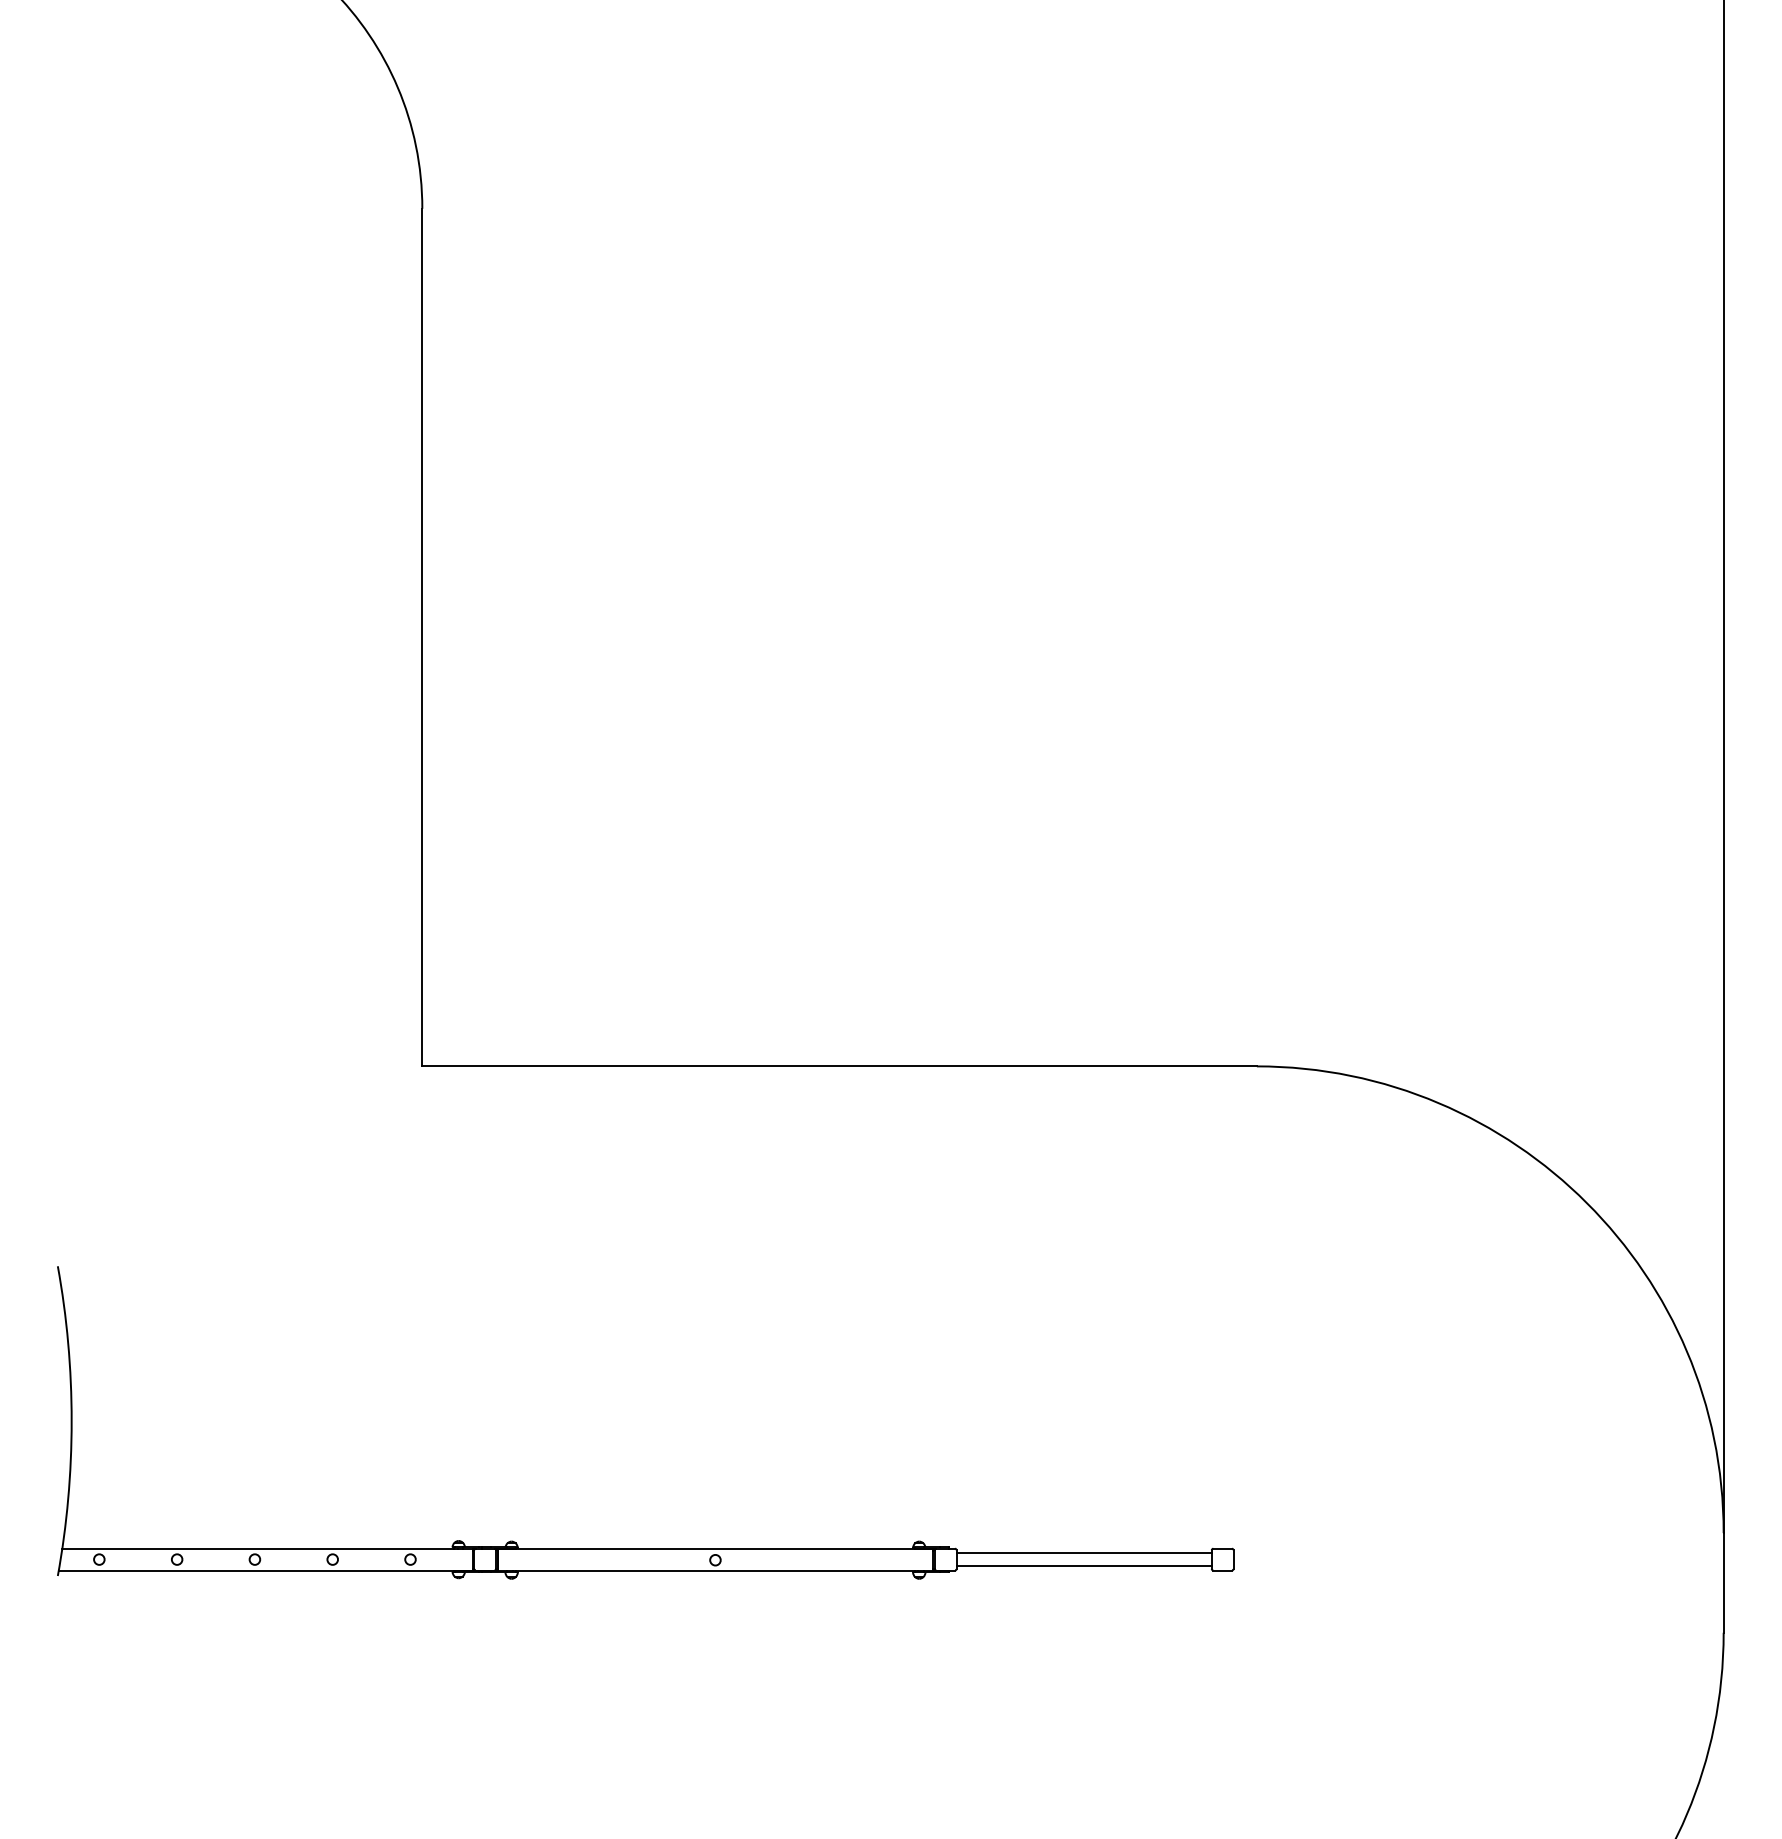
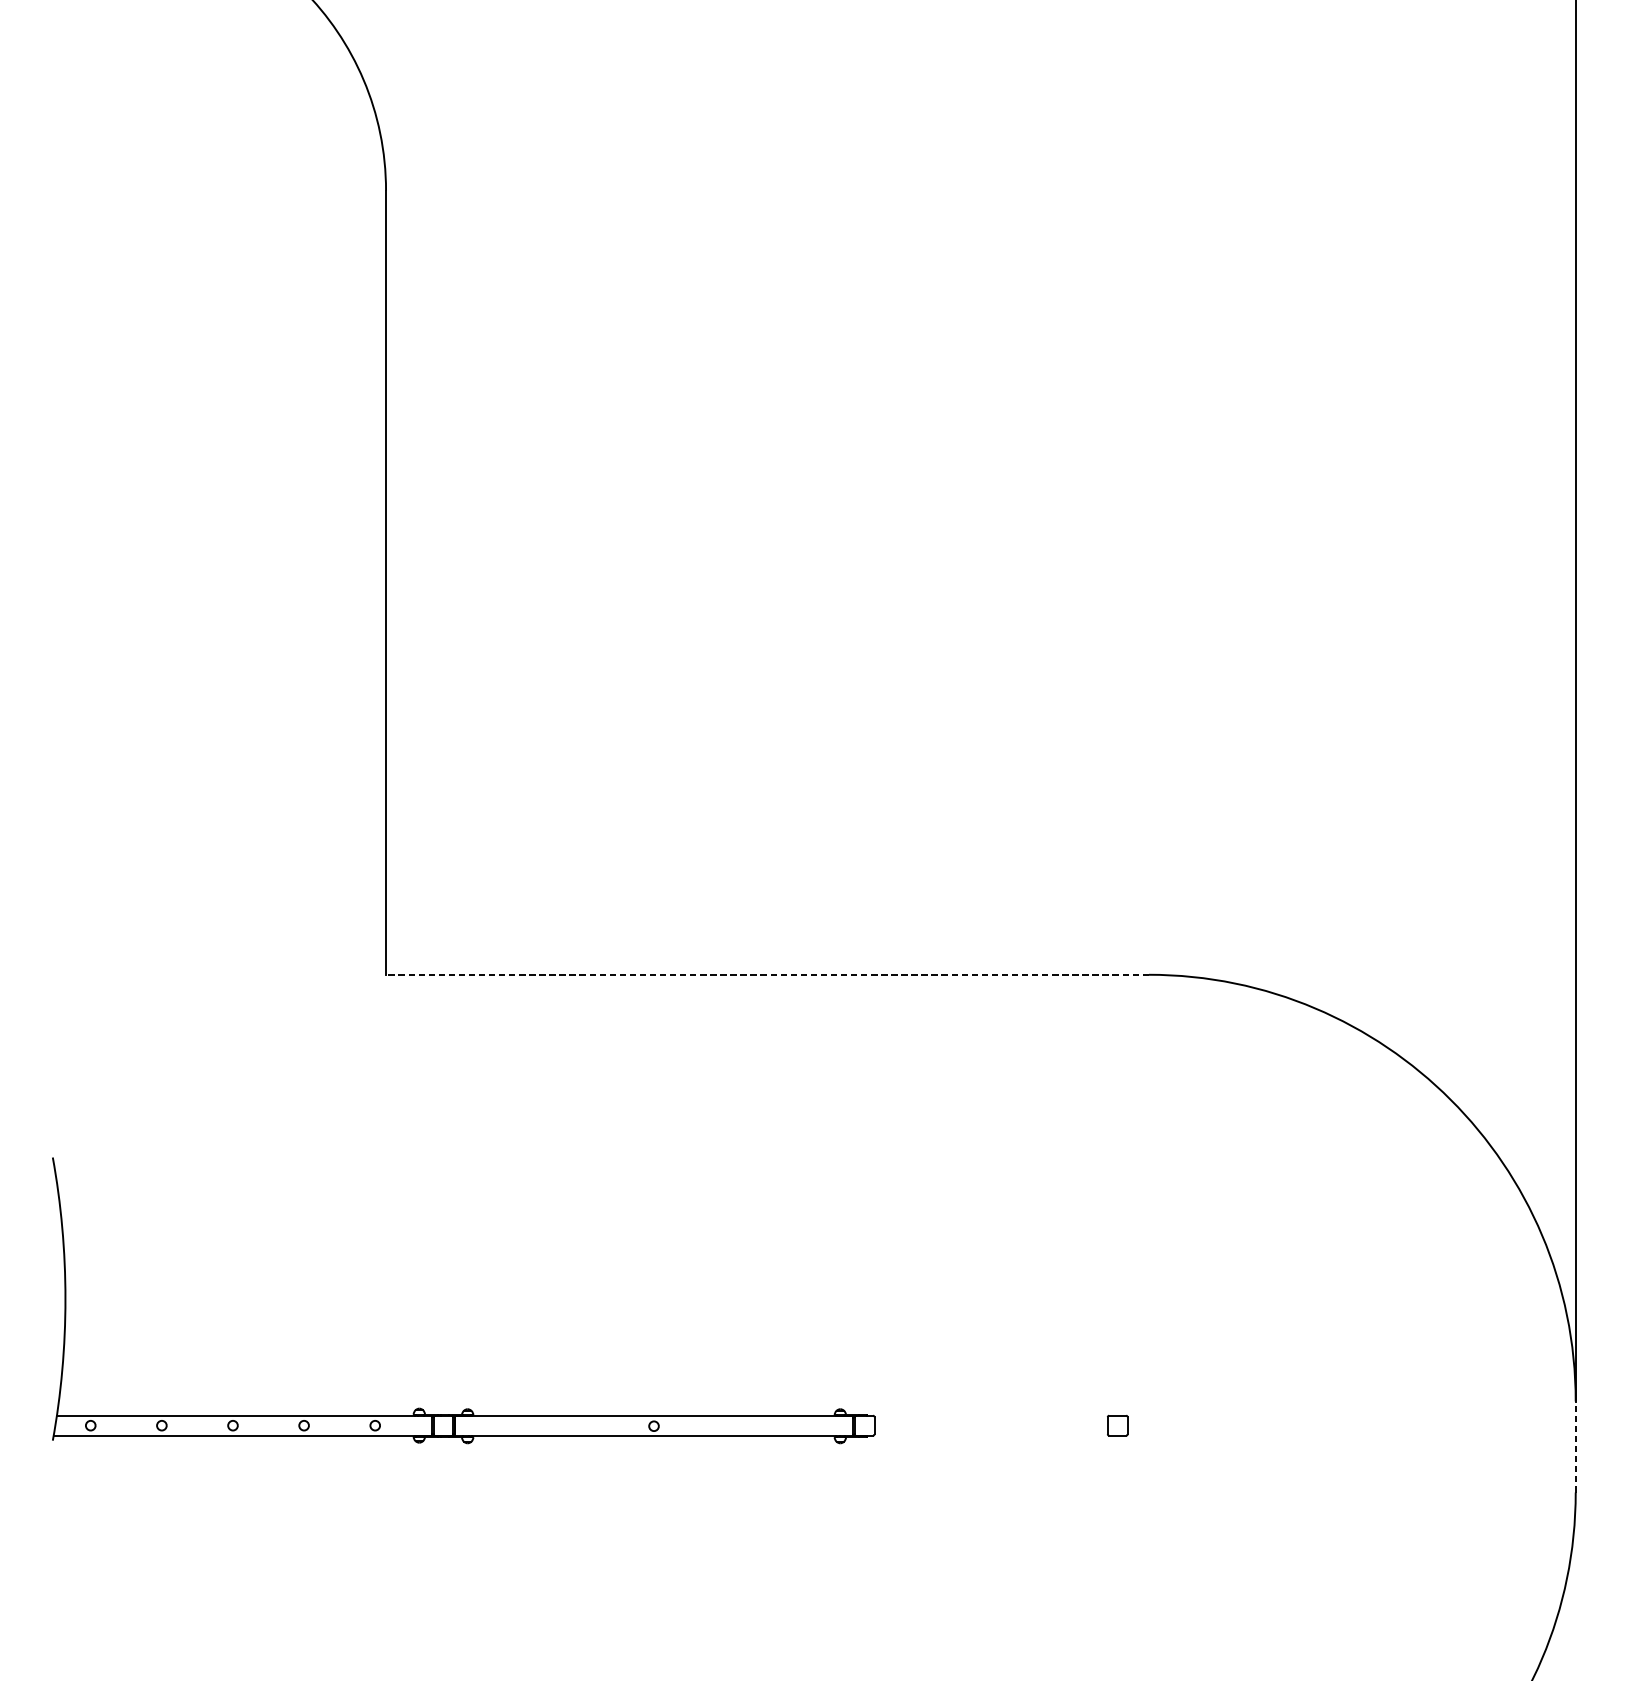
line: (839, 1066) -> (767, 974), solid -> dashed
line: (1083, 1553) -> (990, 1420), removed
line: (1083, 1566) -> (990, 1431), removed
line: (1723, 1582) -> (1575, 1446), solid -> dashed

